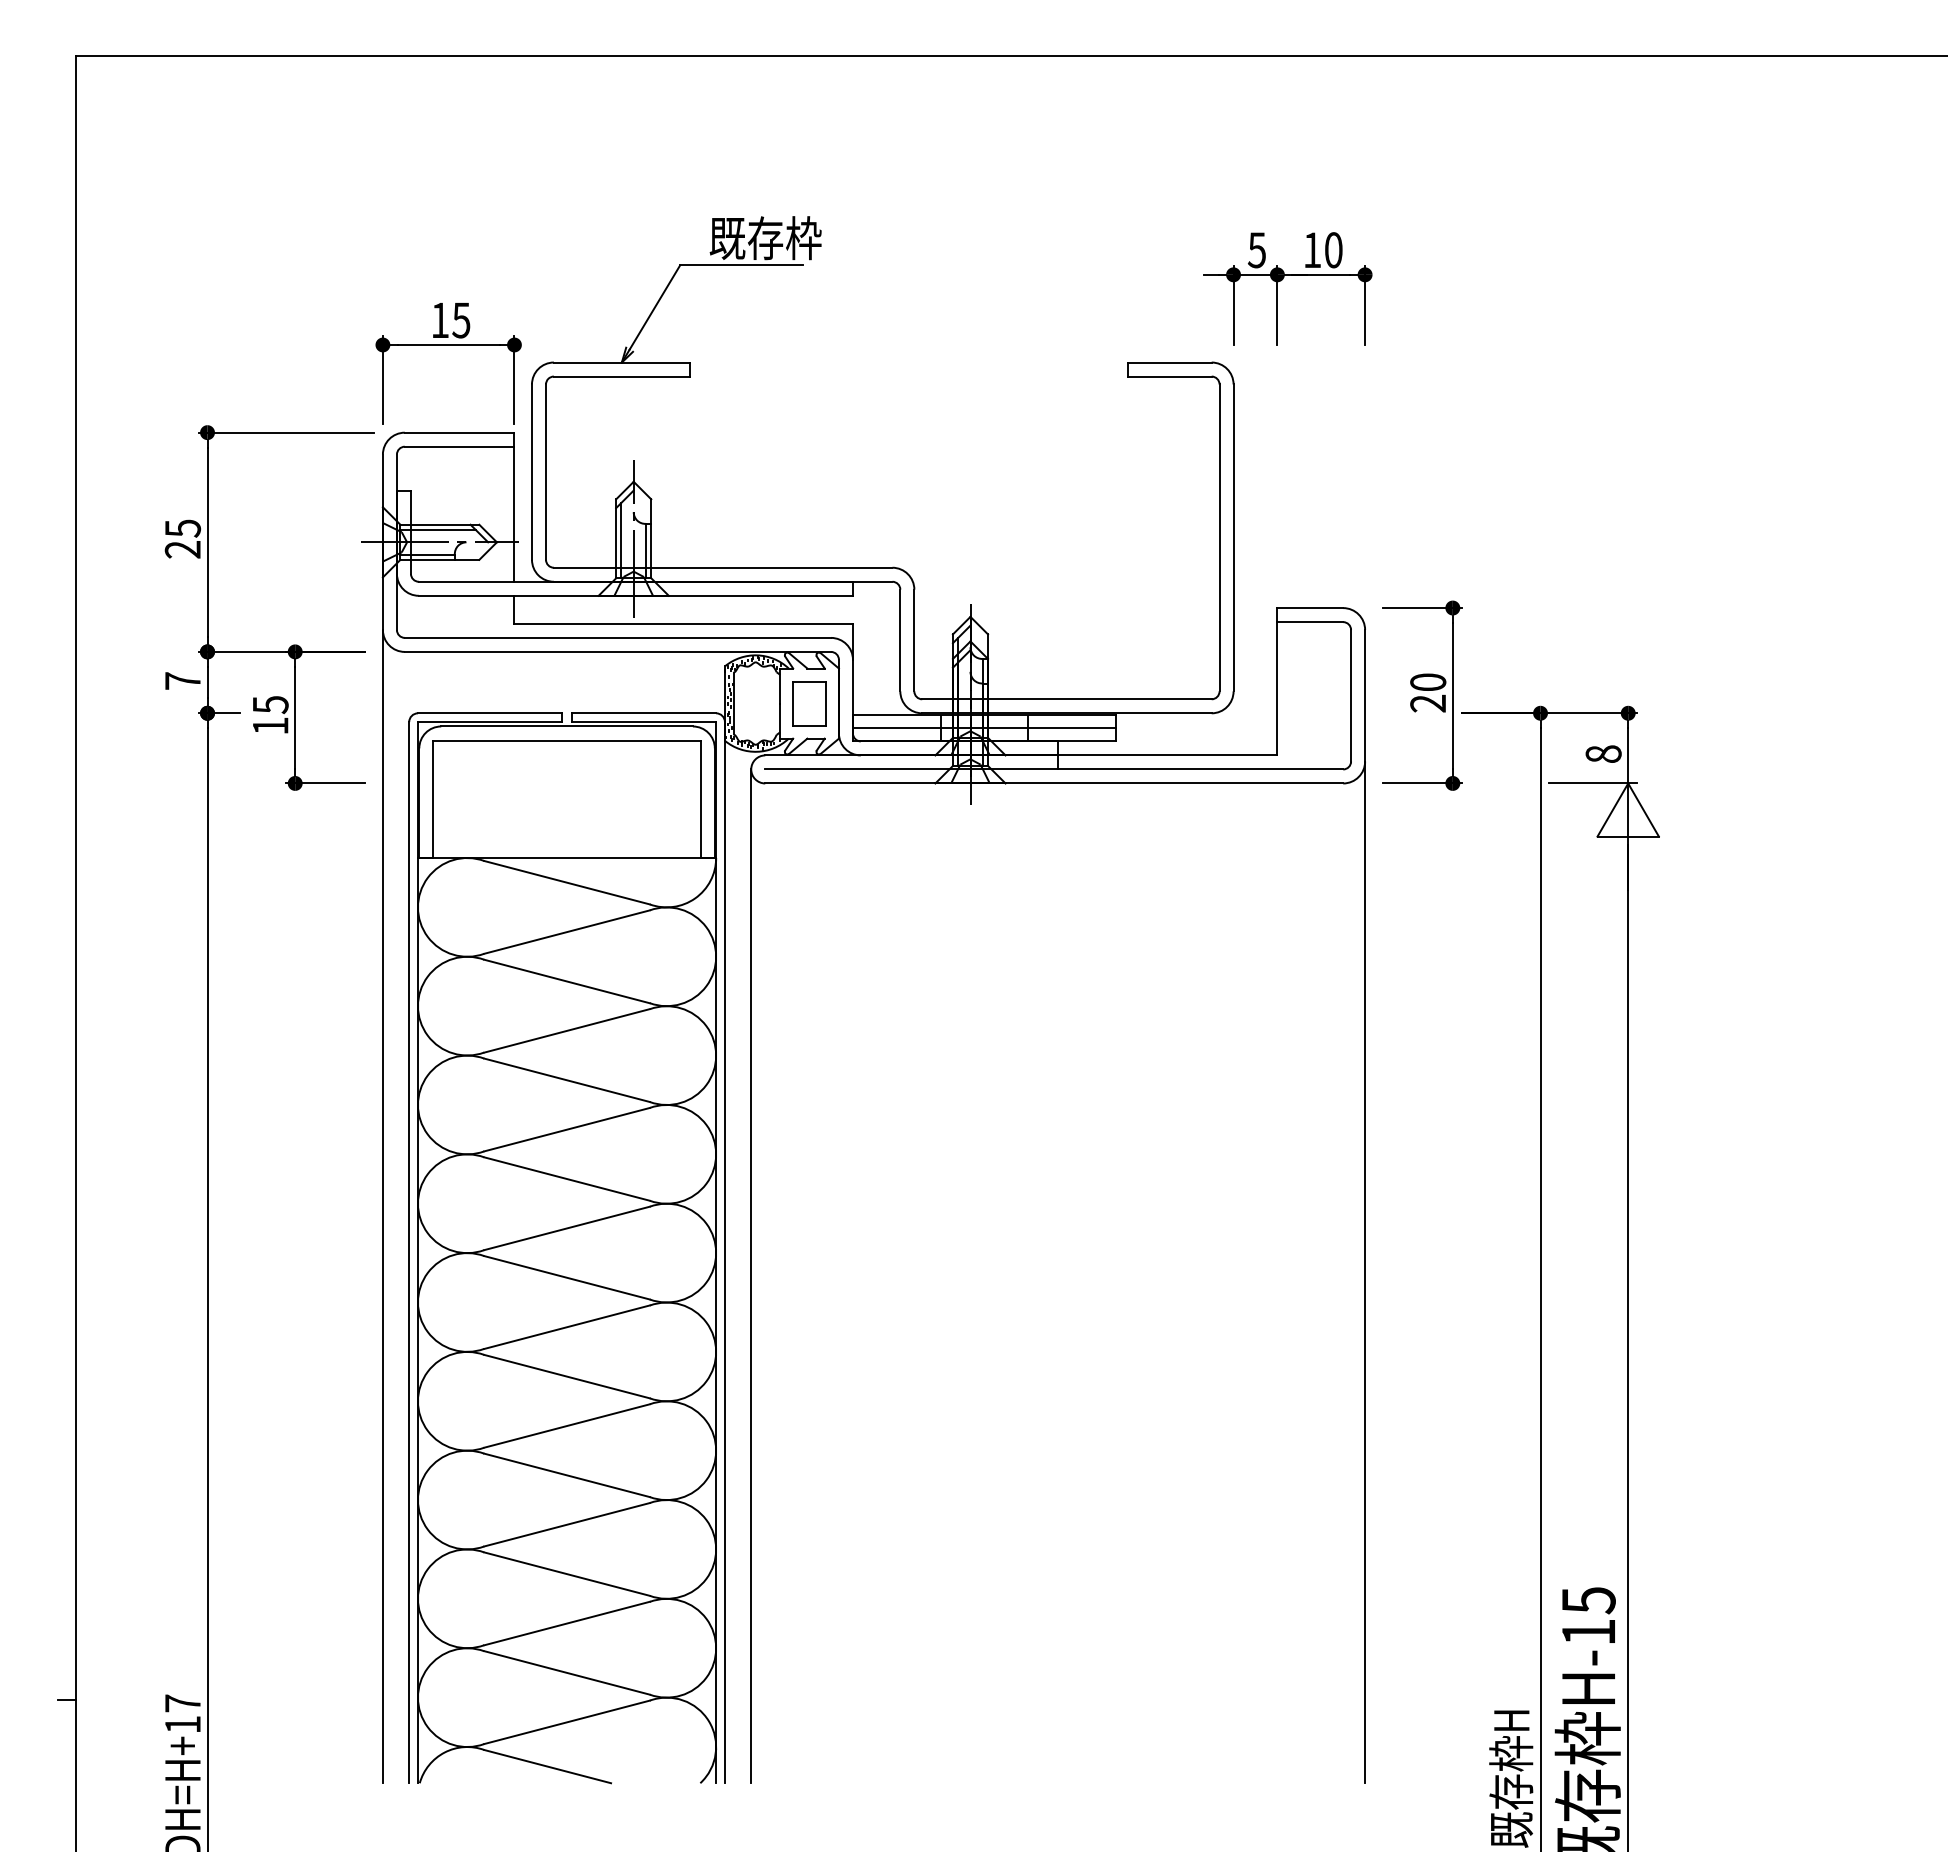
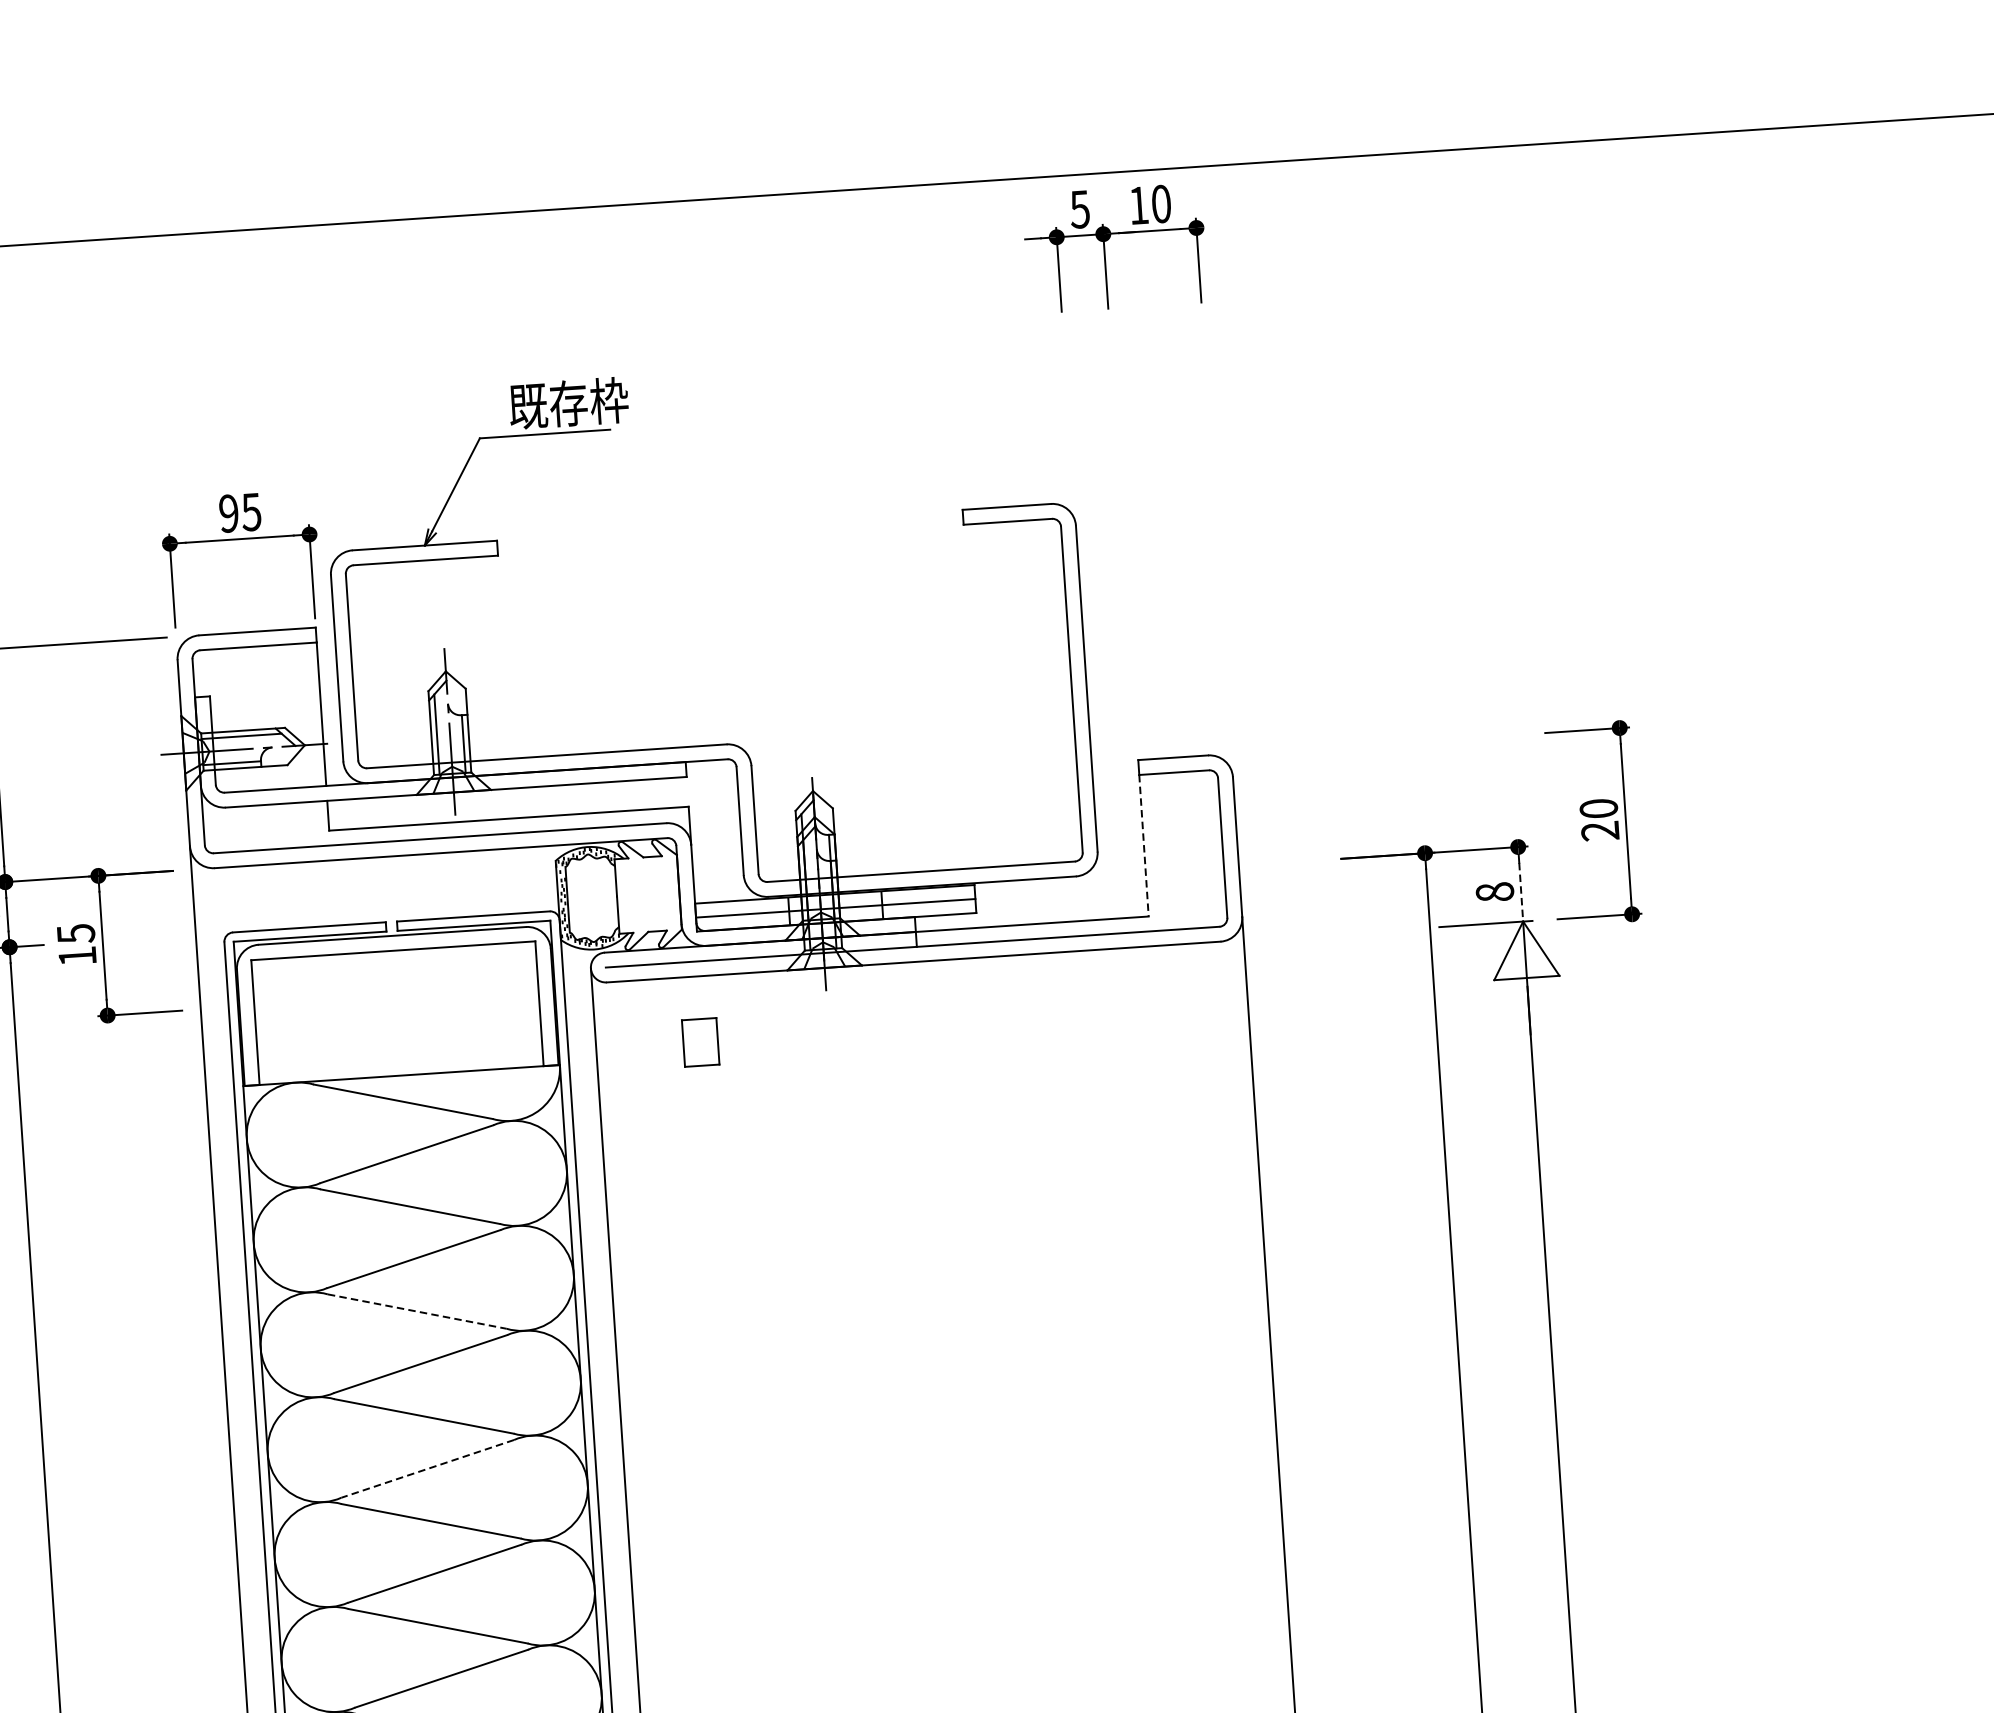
part: (1282, 280) -> (1109, 239), moved
text: (439, 320) -> (228, 513), 15 -> 95
line: (1277, 688) -> (1144, 845), solid -> dashed
part: (1422, 695) -> (1593, 823), moved
part: (809, 703) -> (700, 1042), moved
line: (1628, 755) -> (1521, 891), solid -> dashed
line: (567, 1080) -> (417, 1311), solid -> dashed
line: (567, 1228) -> (428, 1468), solid -> dashed

